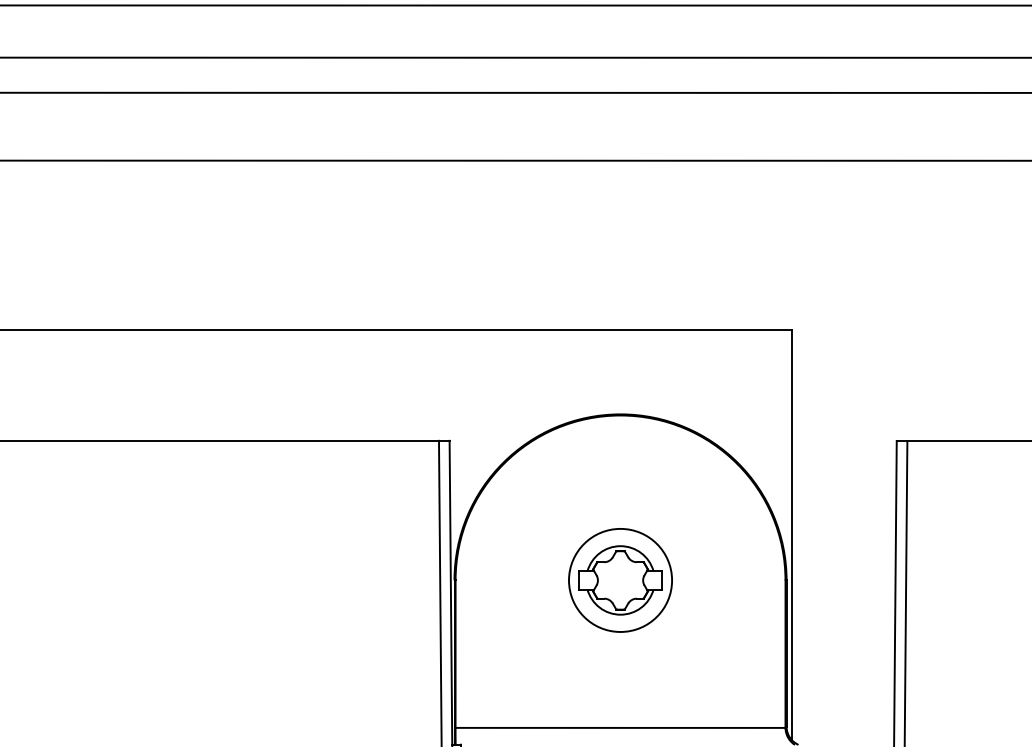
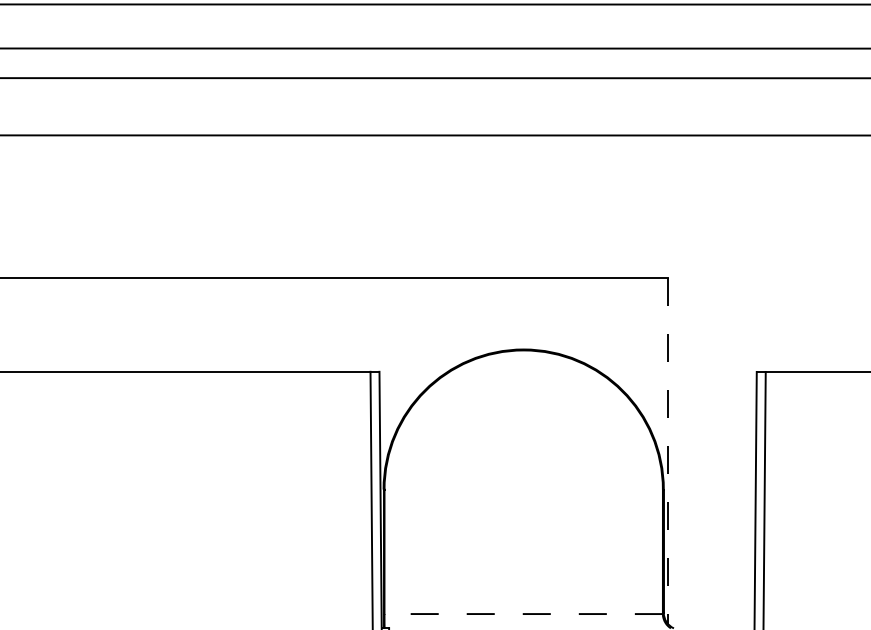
line: (791, 535) -> (667, 451), solid -> dashed
part: (620, 580) -> (523, 489), removed
line: (620, 727) -> (523, 613), solid -> dashed

